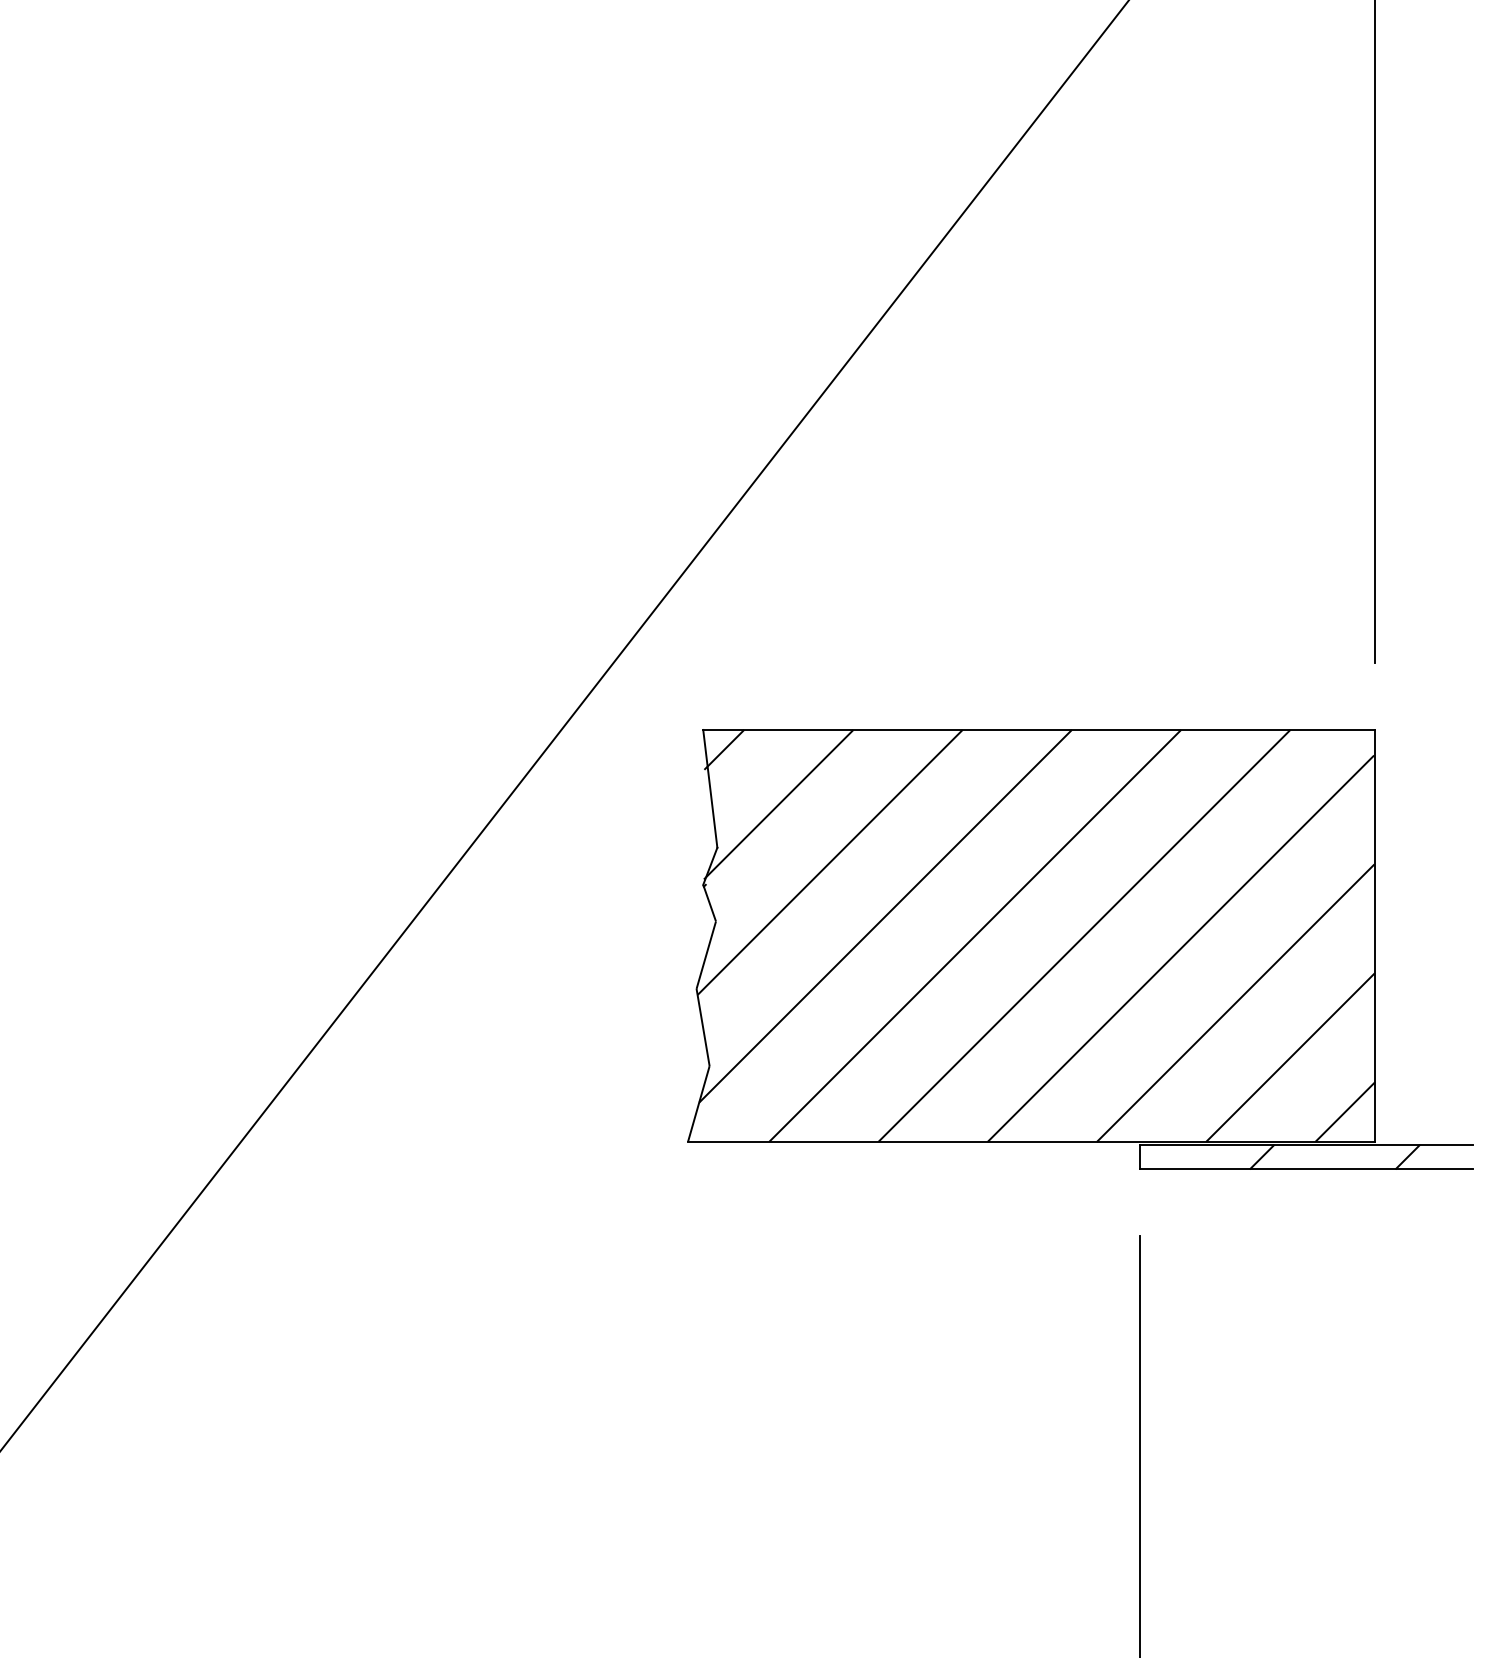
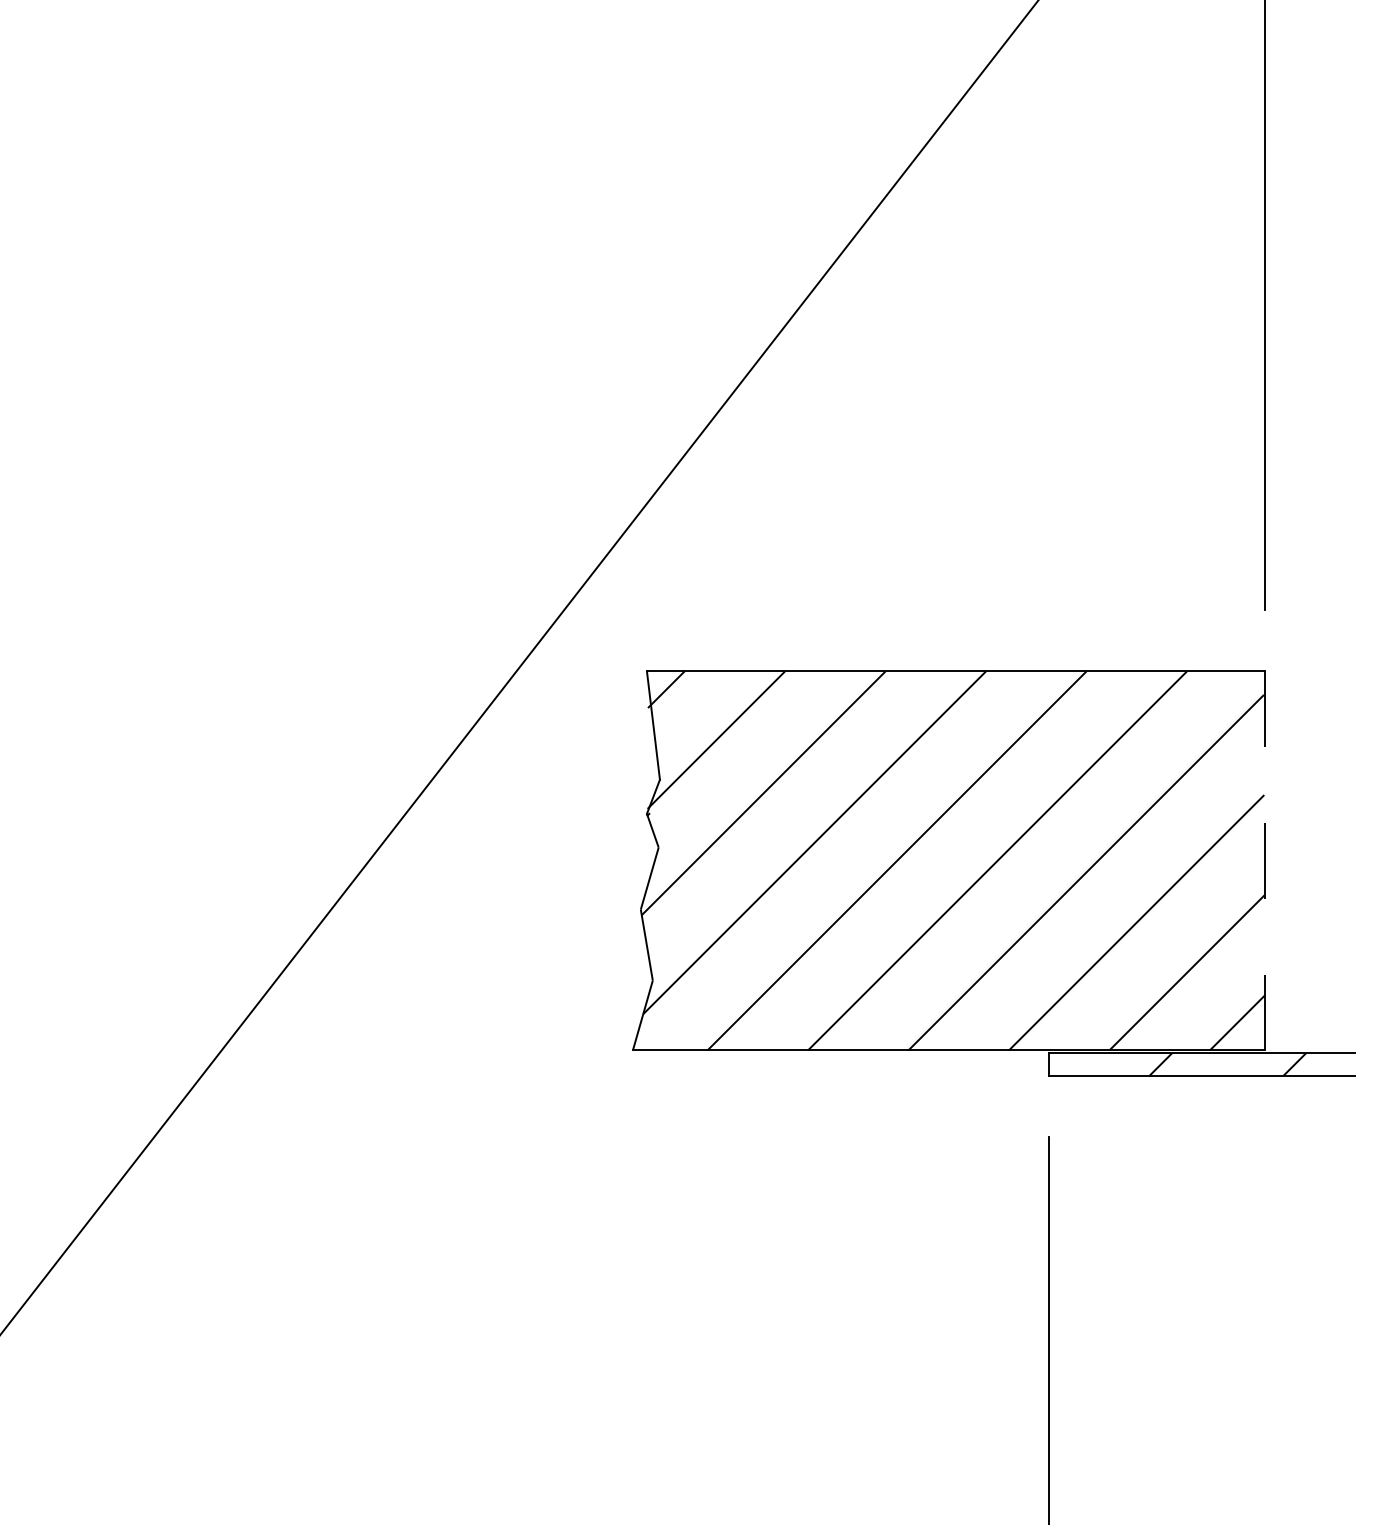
line: (1375, 935) -> (1265, 860), solid -> dashed

